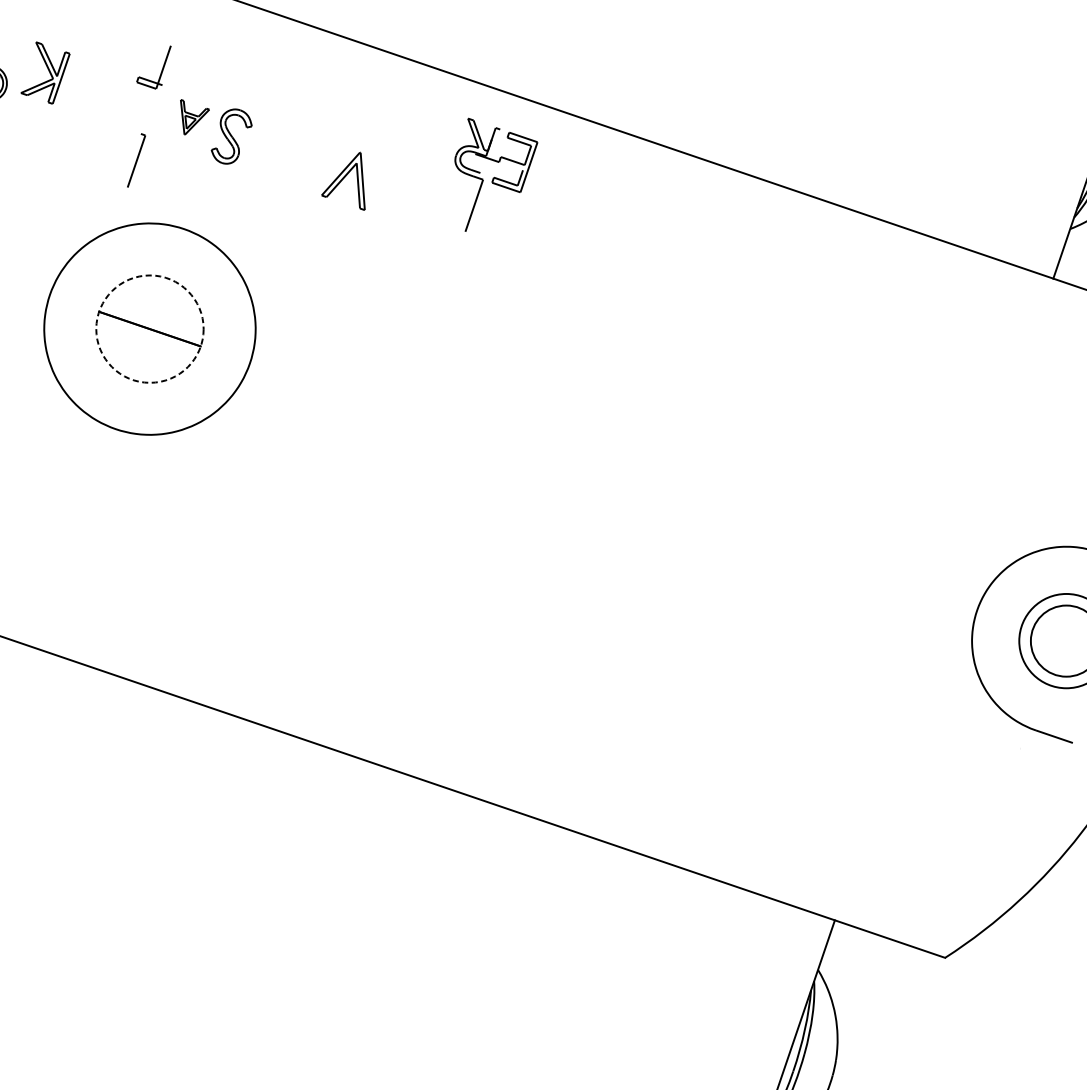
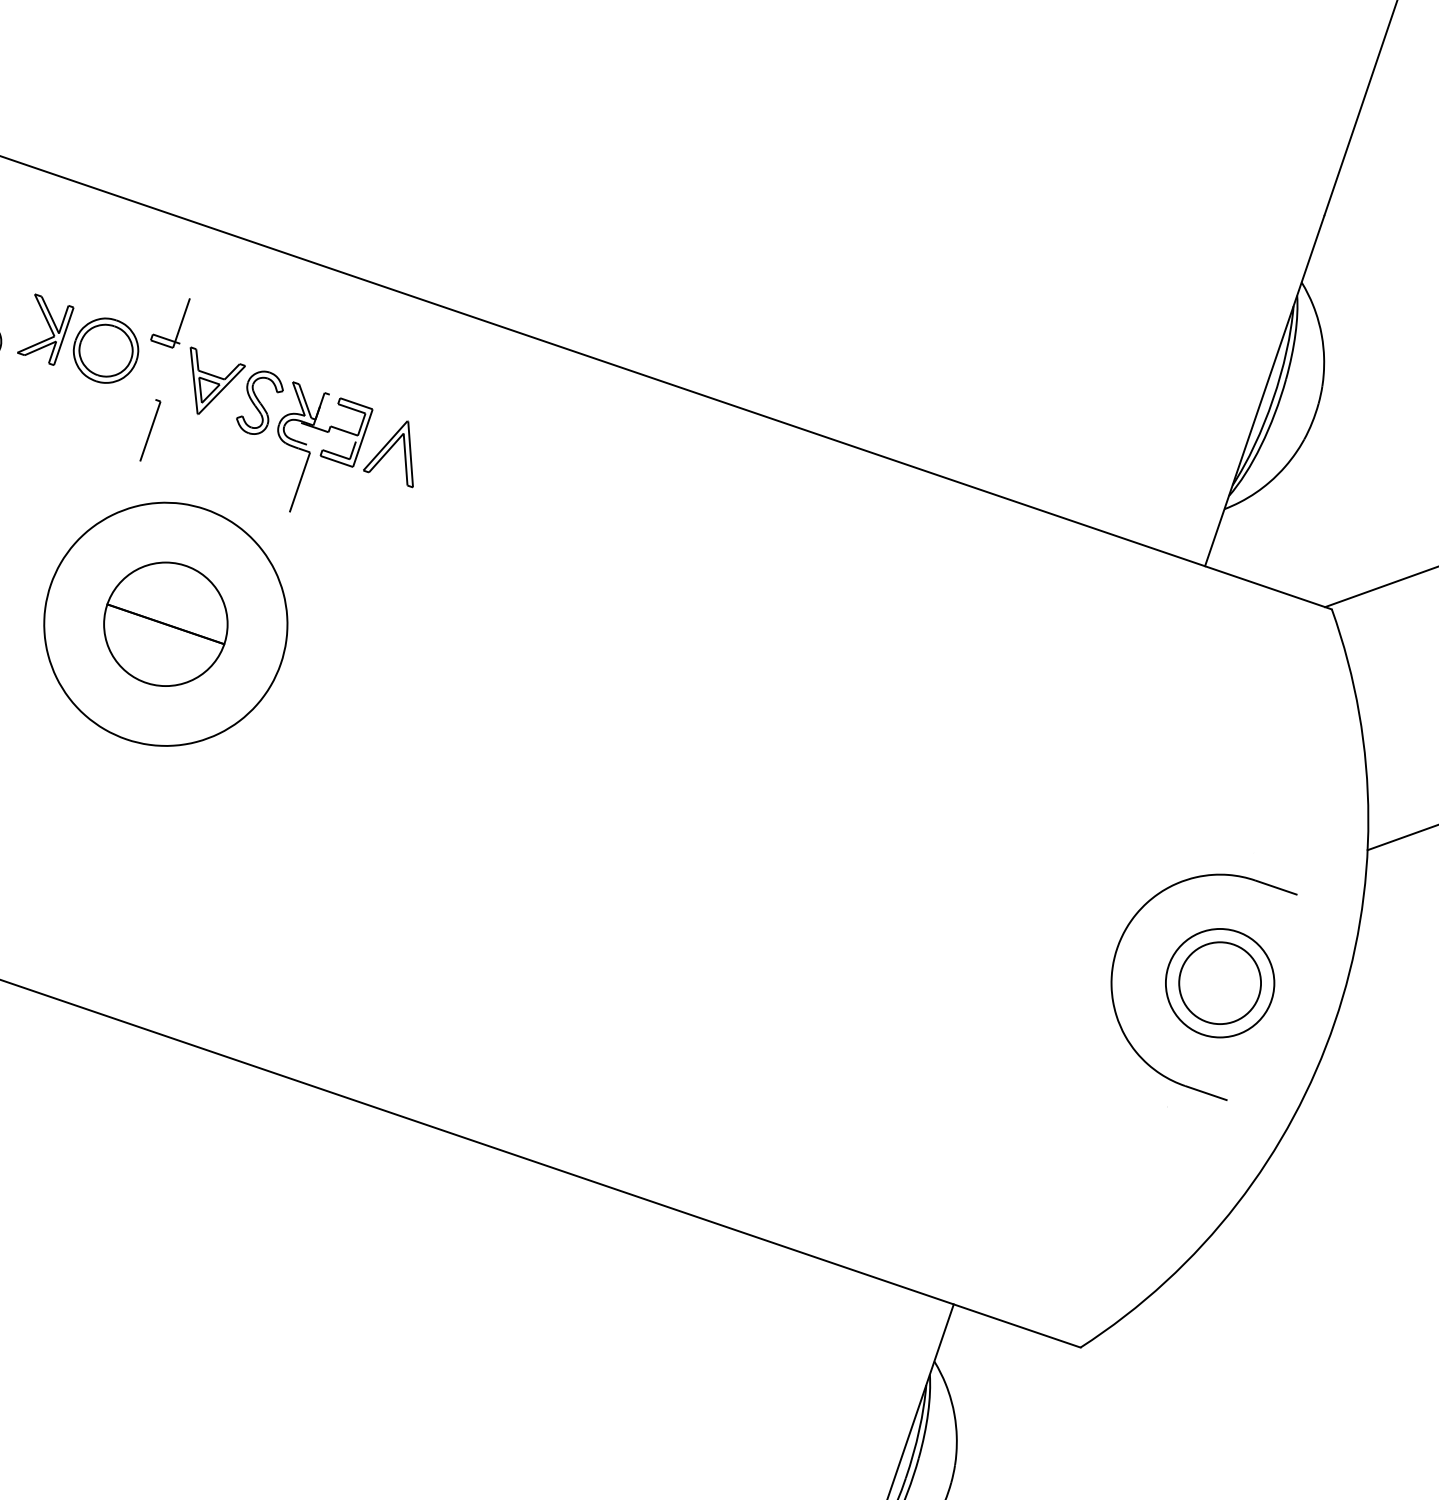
part: (97, 91) -> (105, 350), added
part: (194, 117) -> (217, 380), size x1.67
part: (496, 174) -> (325, 446), moved
circle: (149, 329) -> (165, 624), dashed -> solid

